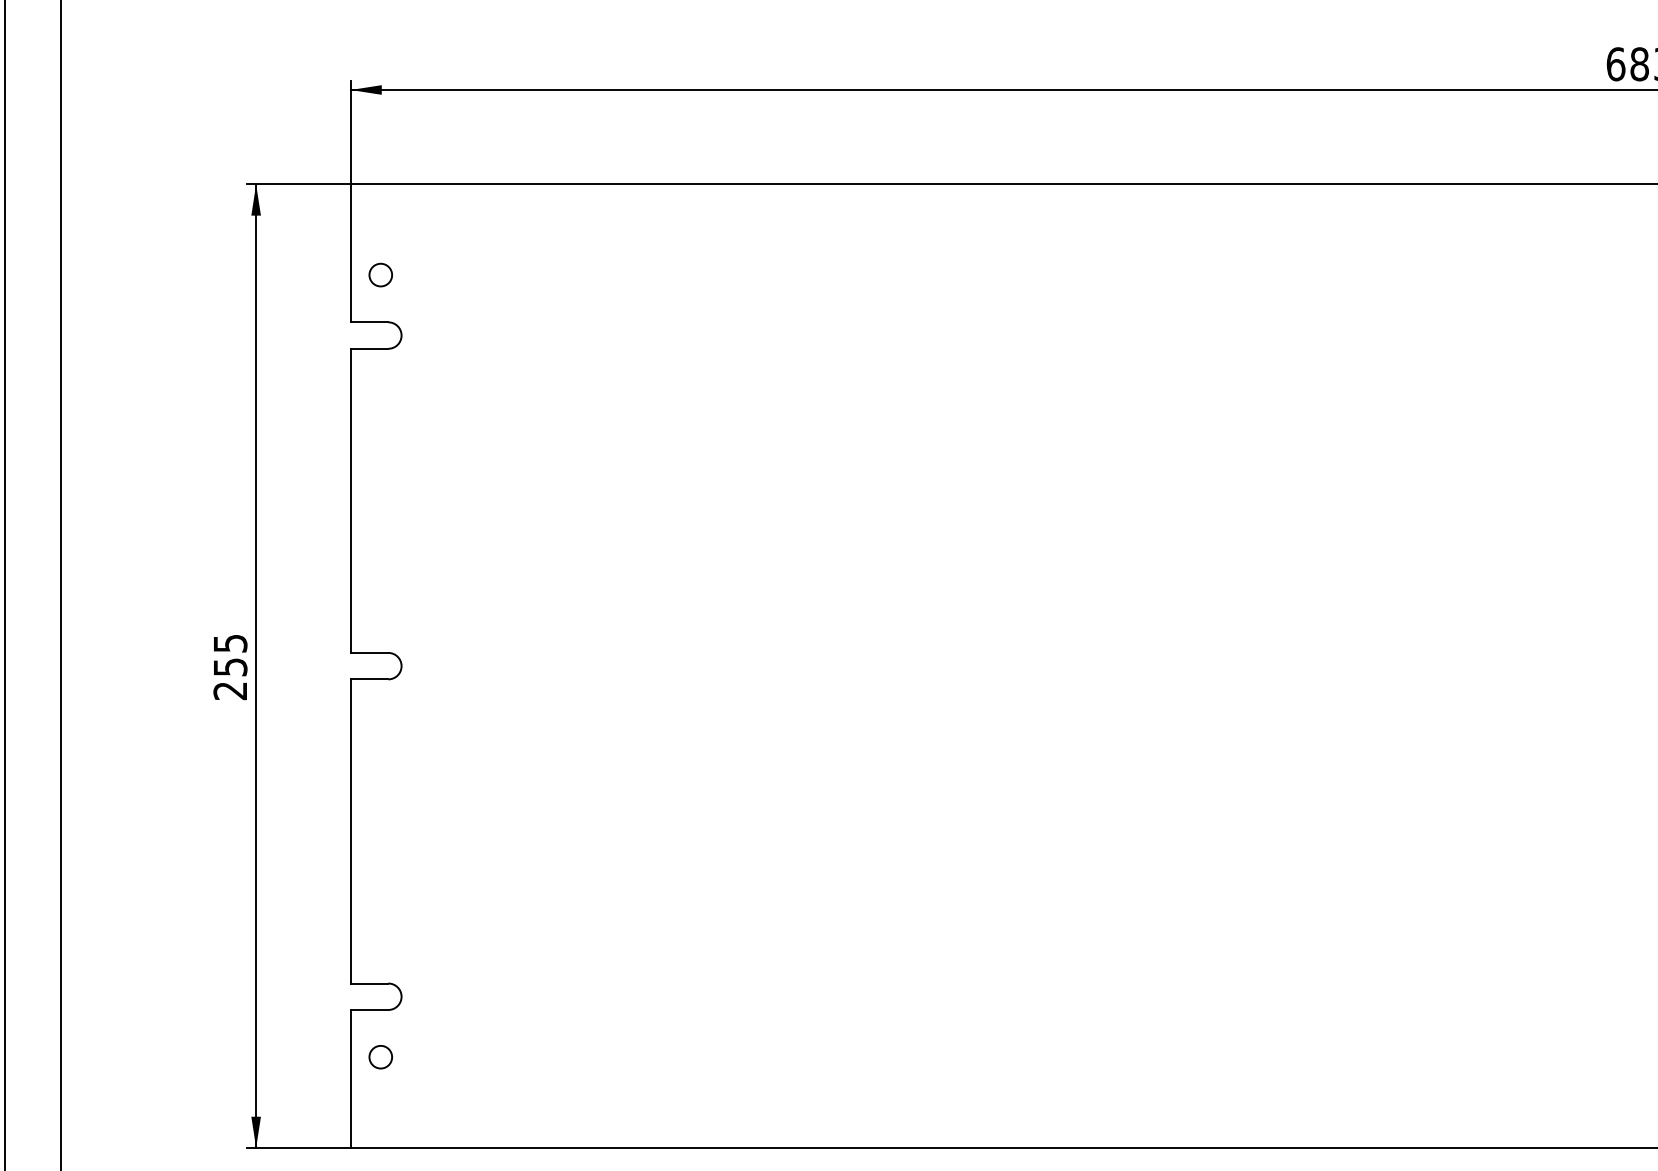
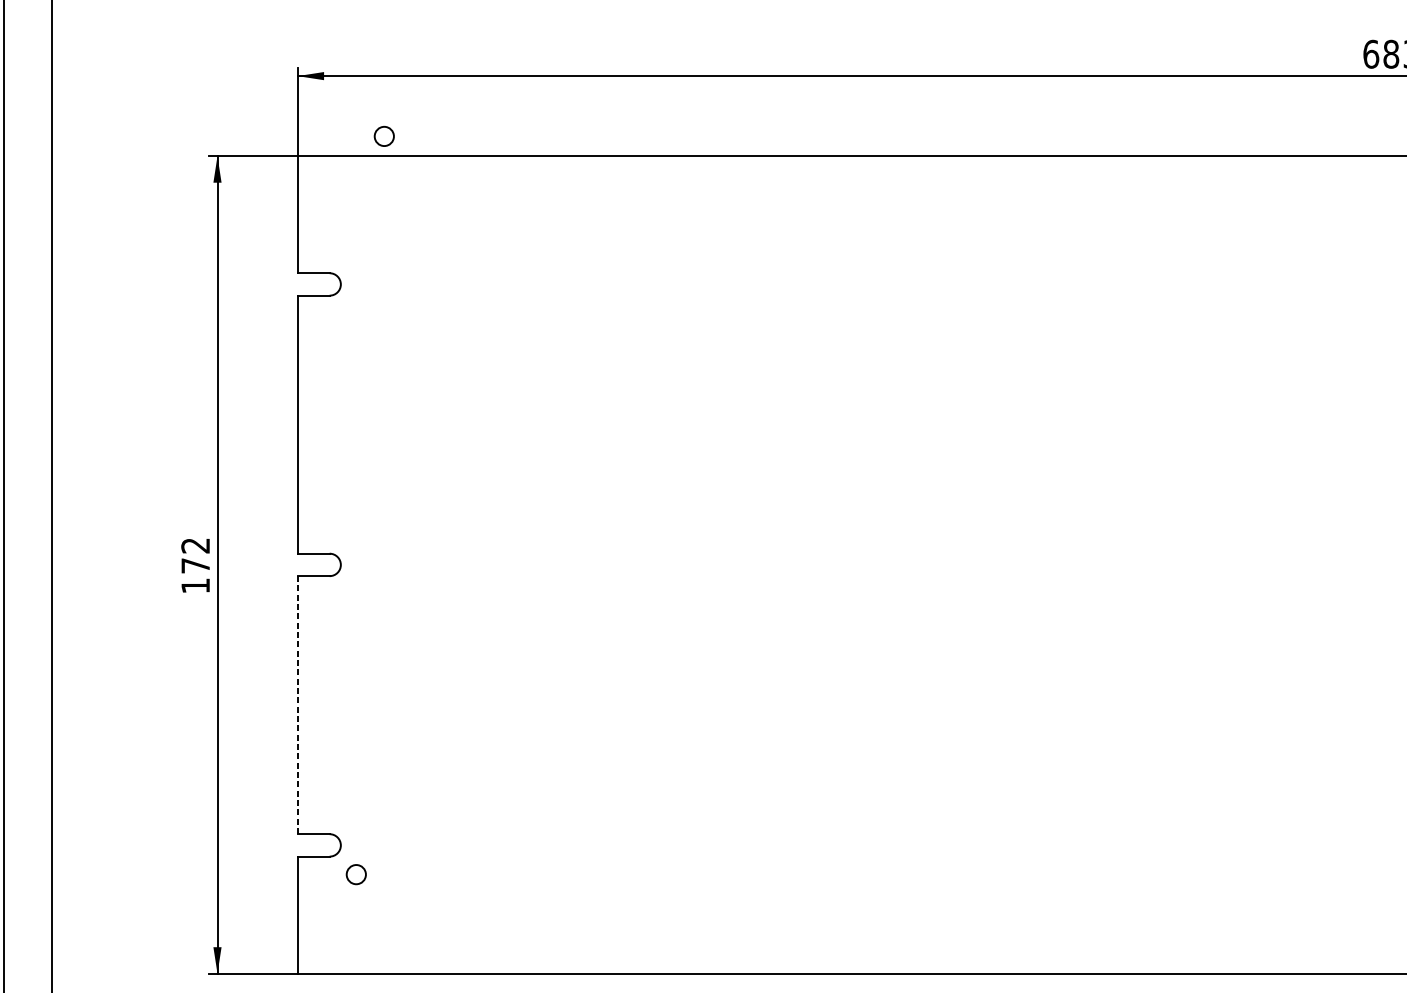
circle: (380, 274) -> (384, 135), moved
text: (230, 667) -> (195, 566), 255 -> 172
line: (350, 831) -> (297, 705), solid -> dashed
circle: (380, 1057) -> (356, 874), moved

